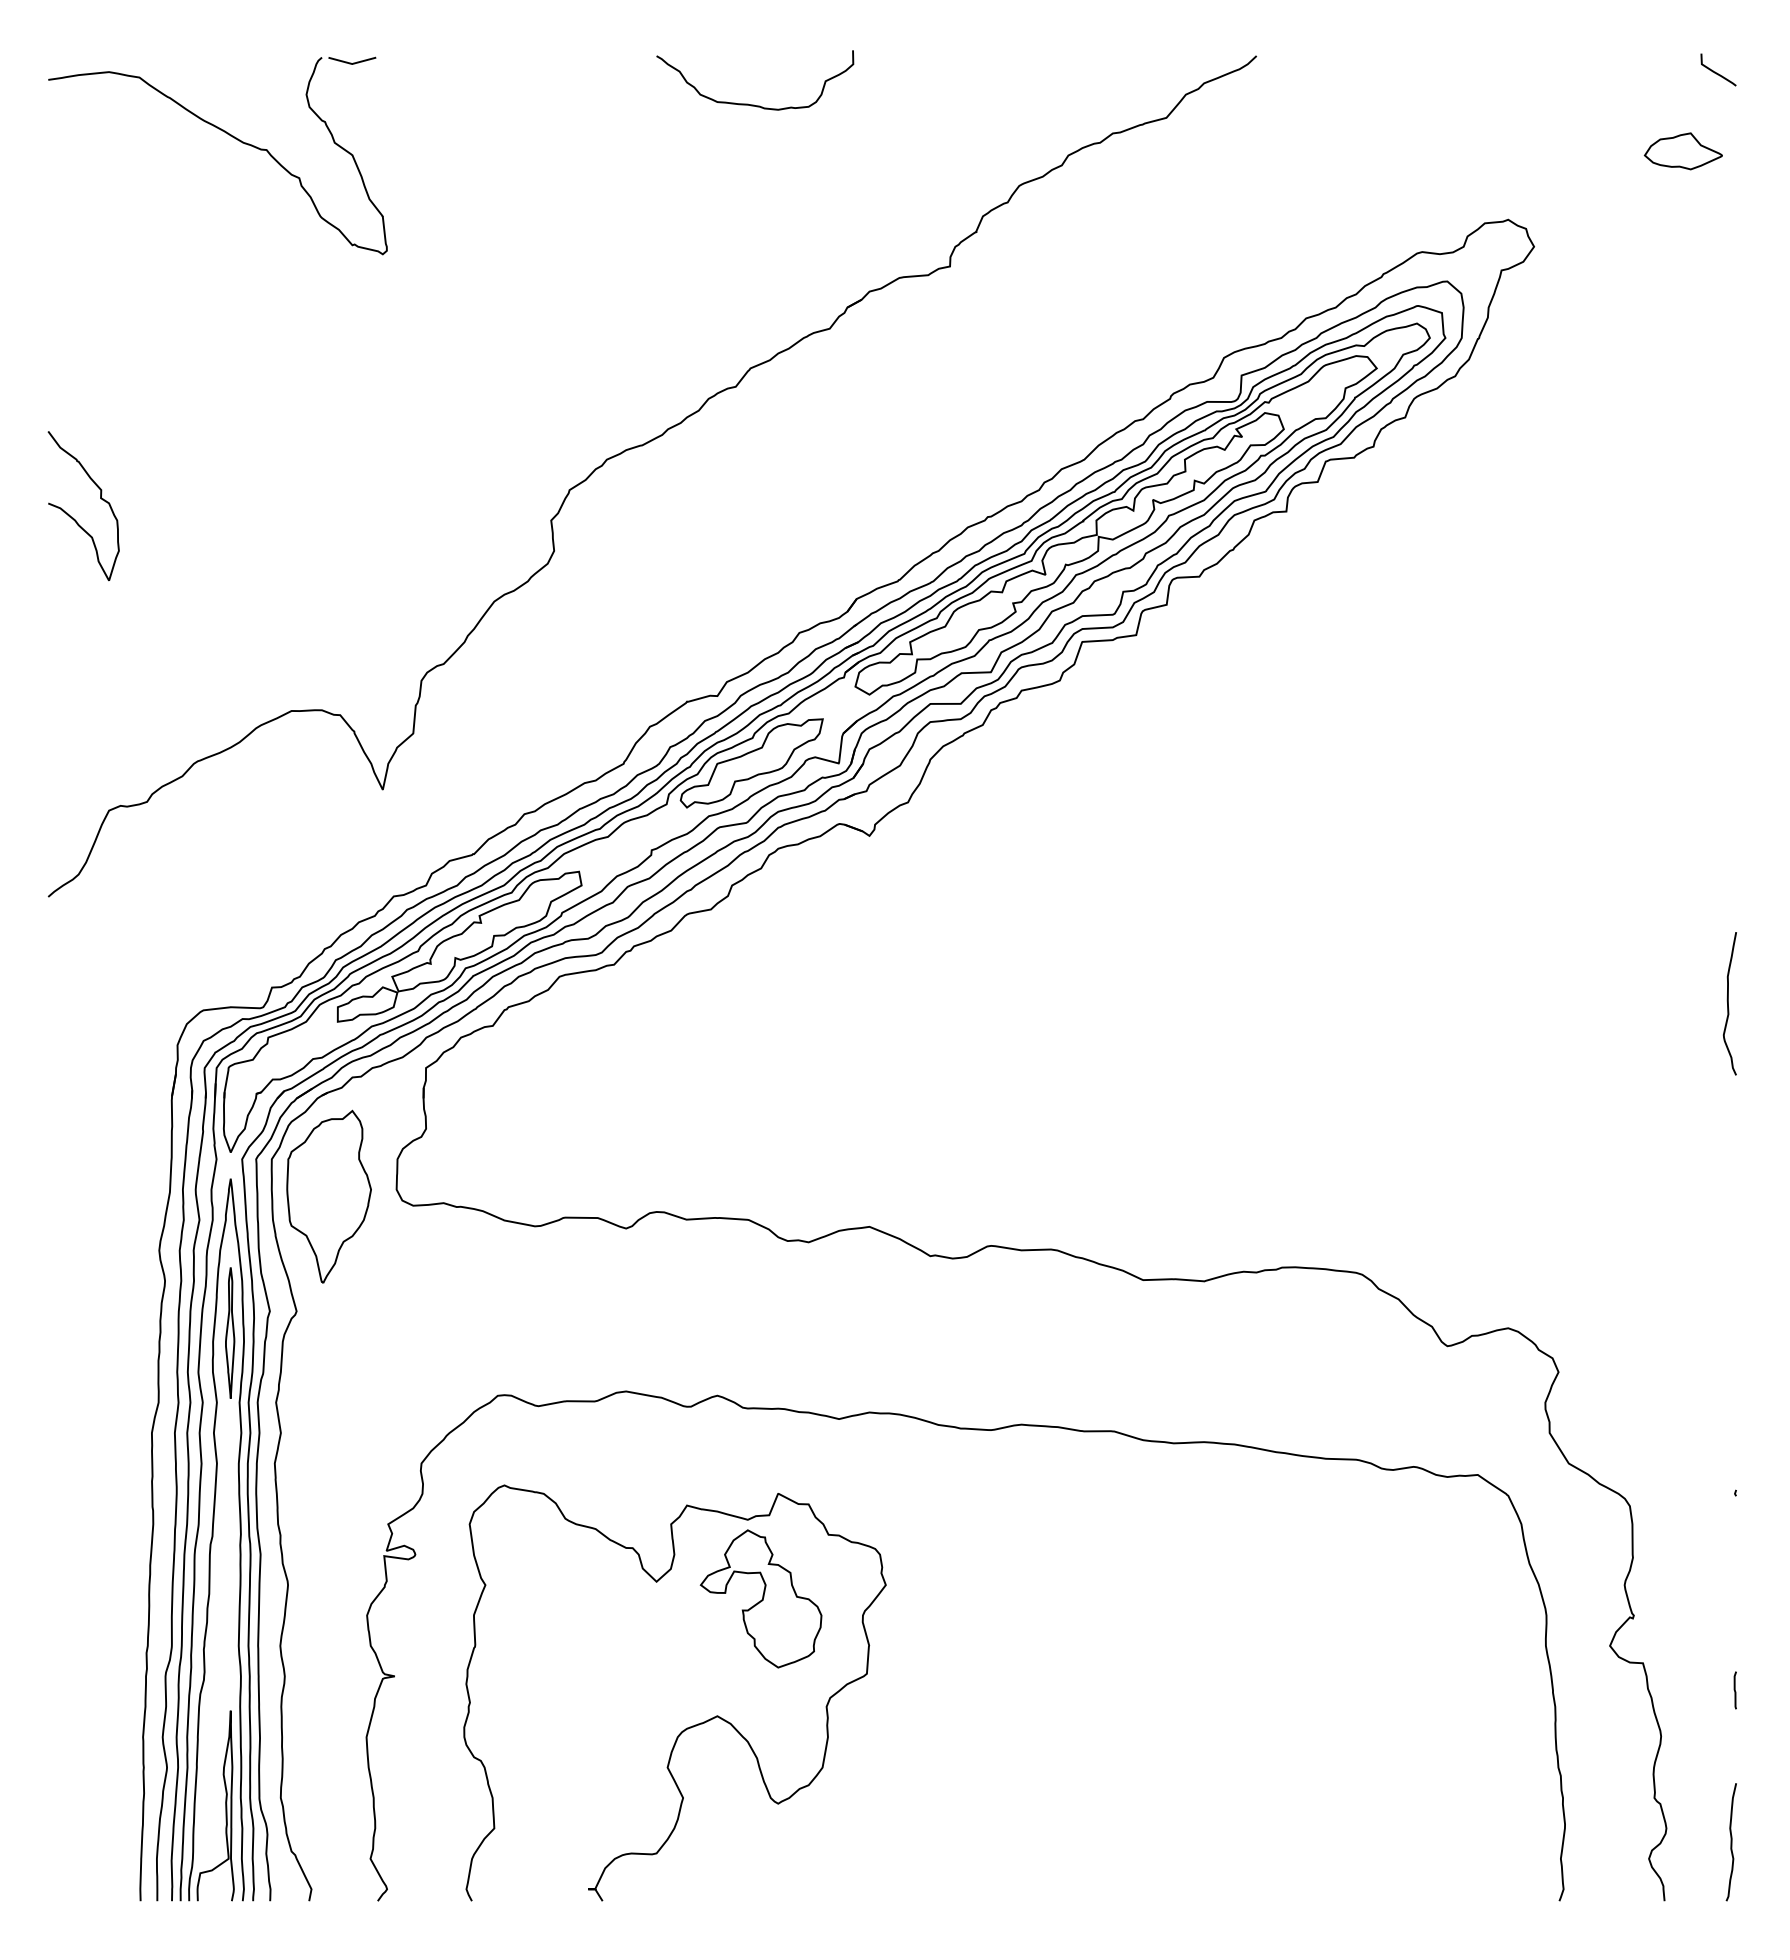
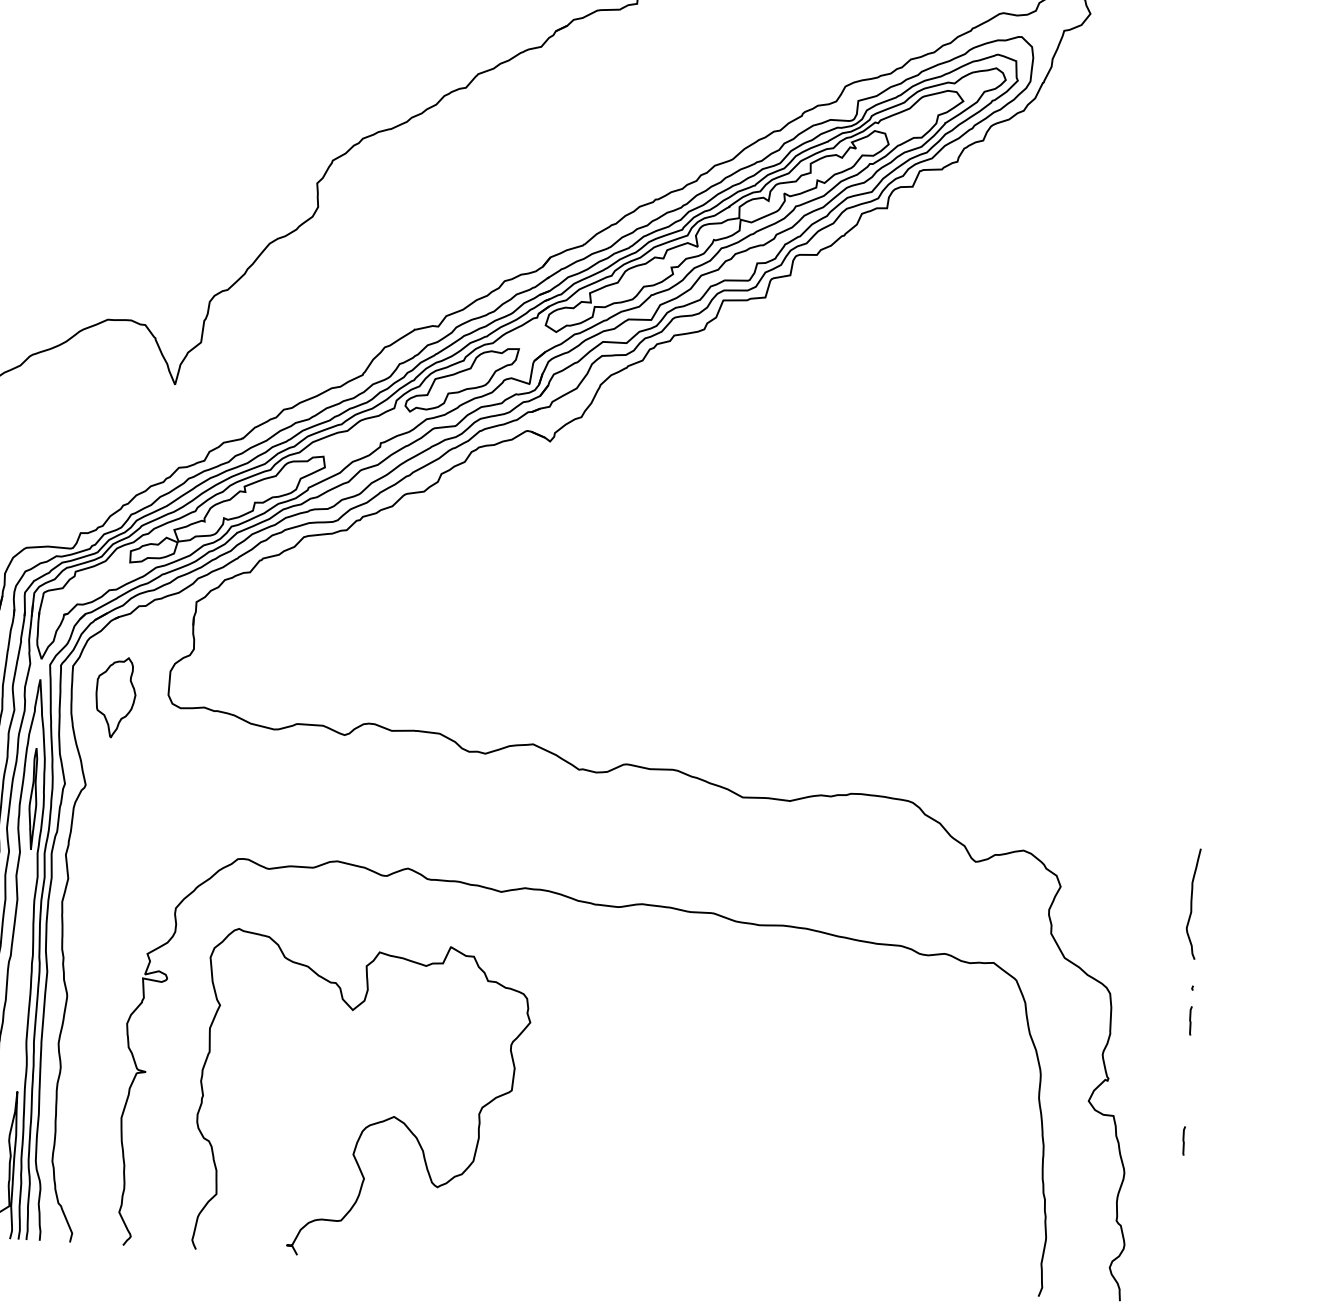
curve: (1728, 1003) -> (1191, 903), moved
part: (328, 1196) -> (115, 697), size x0.6
line: (1734, 1535) -> (1189, 1020), added
part: (760, 1598) -> (432, 1027), removed
curve: (1730, 1842) -> (1173, 1258), removed

